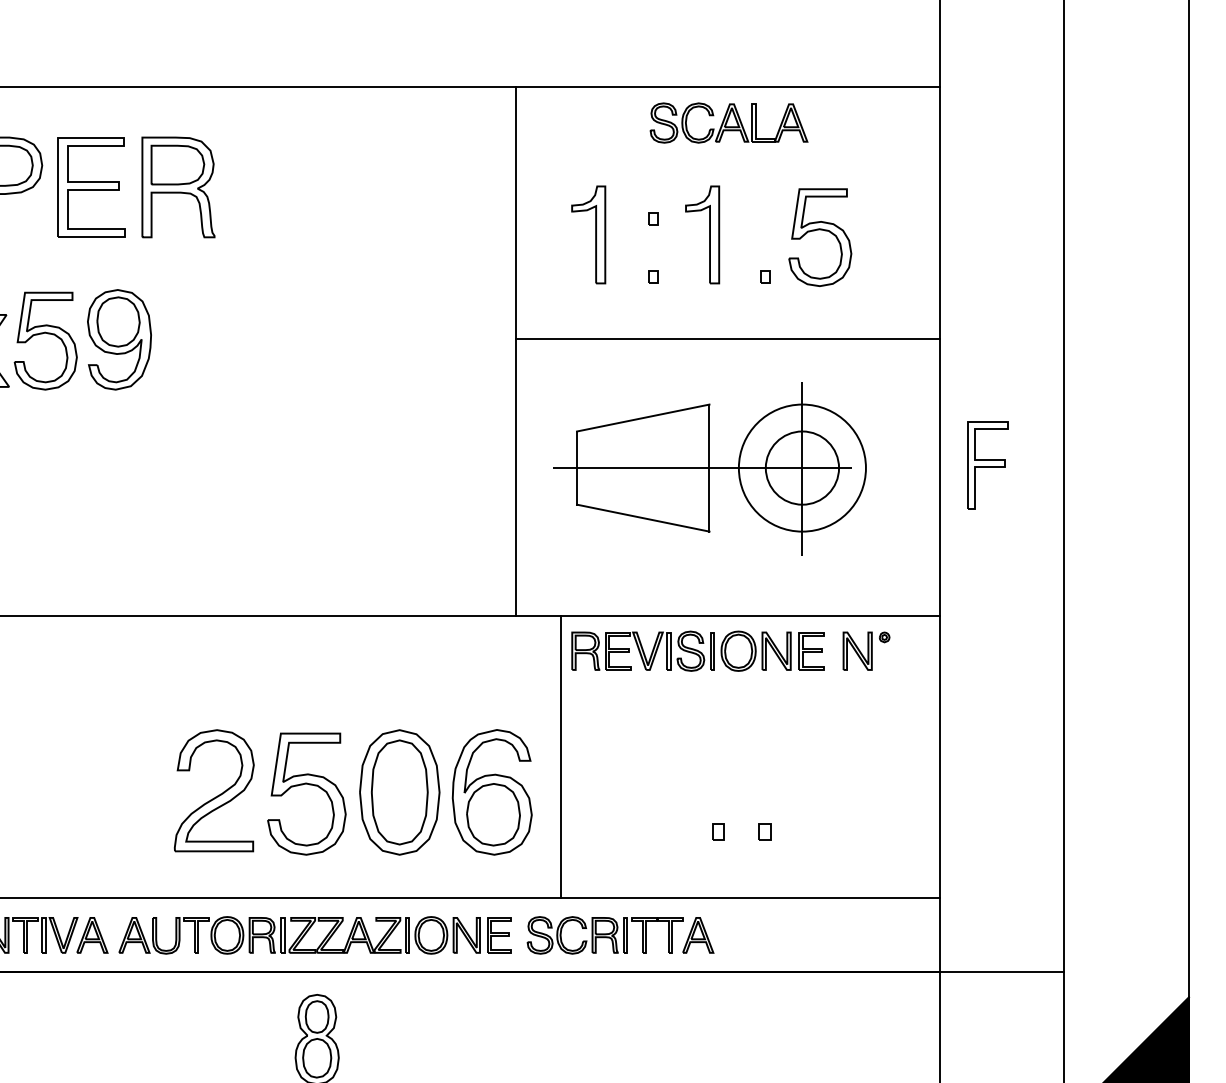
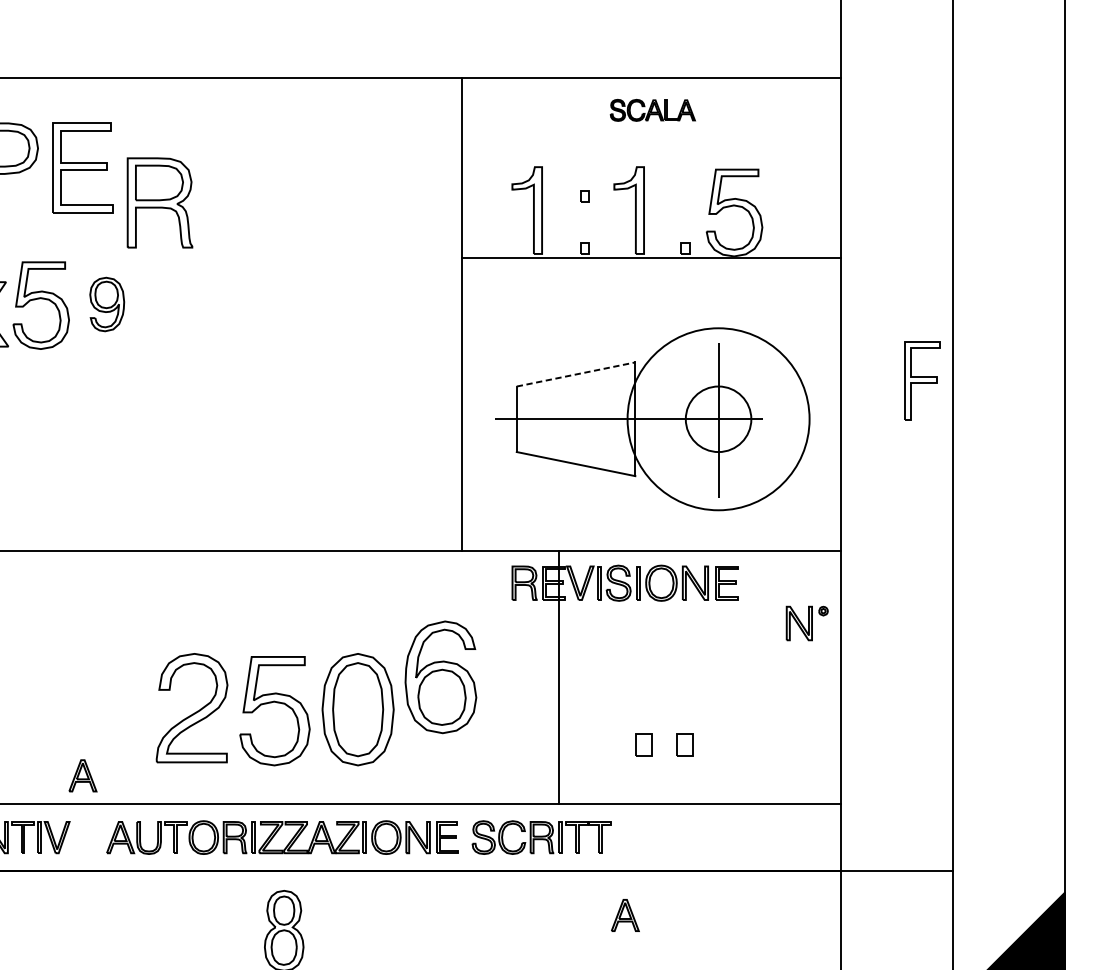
part: (728, 122) -> (652, 109), size x0.6
part: (178, 187) -> (160, 203), moved
part: (119, 339) -> (107, 304), size x0.6
line: (727, 339) -> (651, 257), moved
line: (643, 418) -> (576, 374), solid -> dashed
part: (987, 465) -> (921, 381), moved
circle: (801, 467) -> (717, 418), size x1.6
part: (866, 650) -> (807, 622), moved
line: (560, 756) -> (559, 677), moved
part: (491, 792) -> (440, 677), moved
part: (718, 831) -> (643, 744), size x1.6
part: (764, 831) -> (684, 744), size x1.6
part: (92, 935) -> (83, 775), moved
part: (698, 935) -> (625, 915), moved

